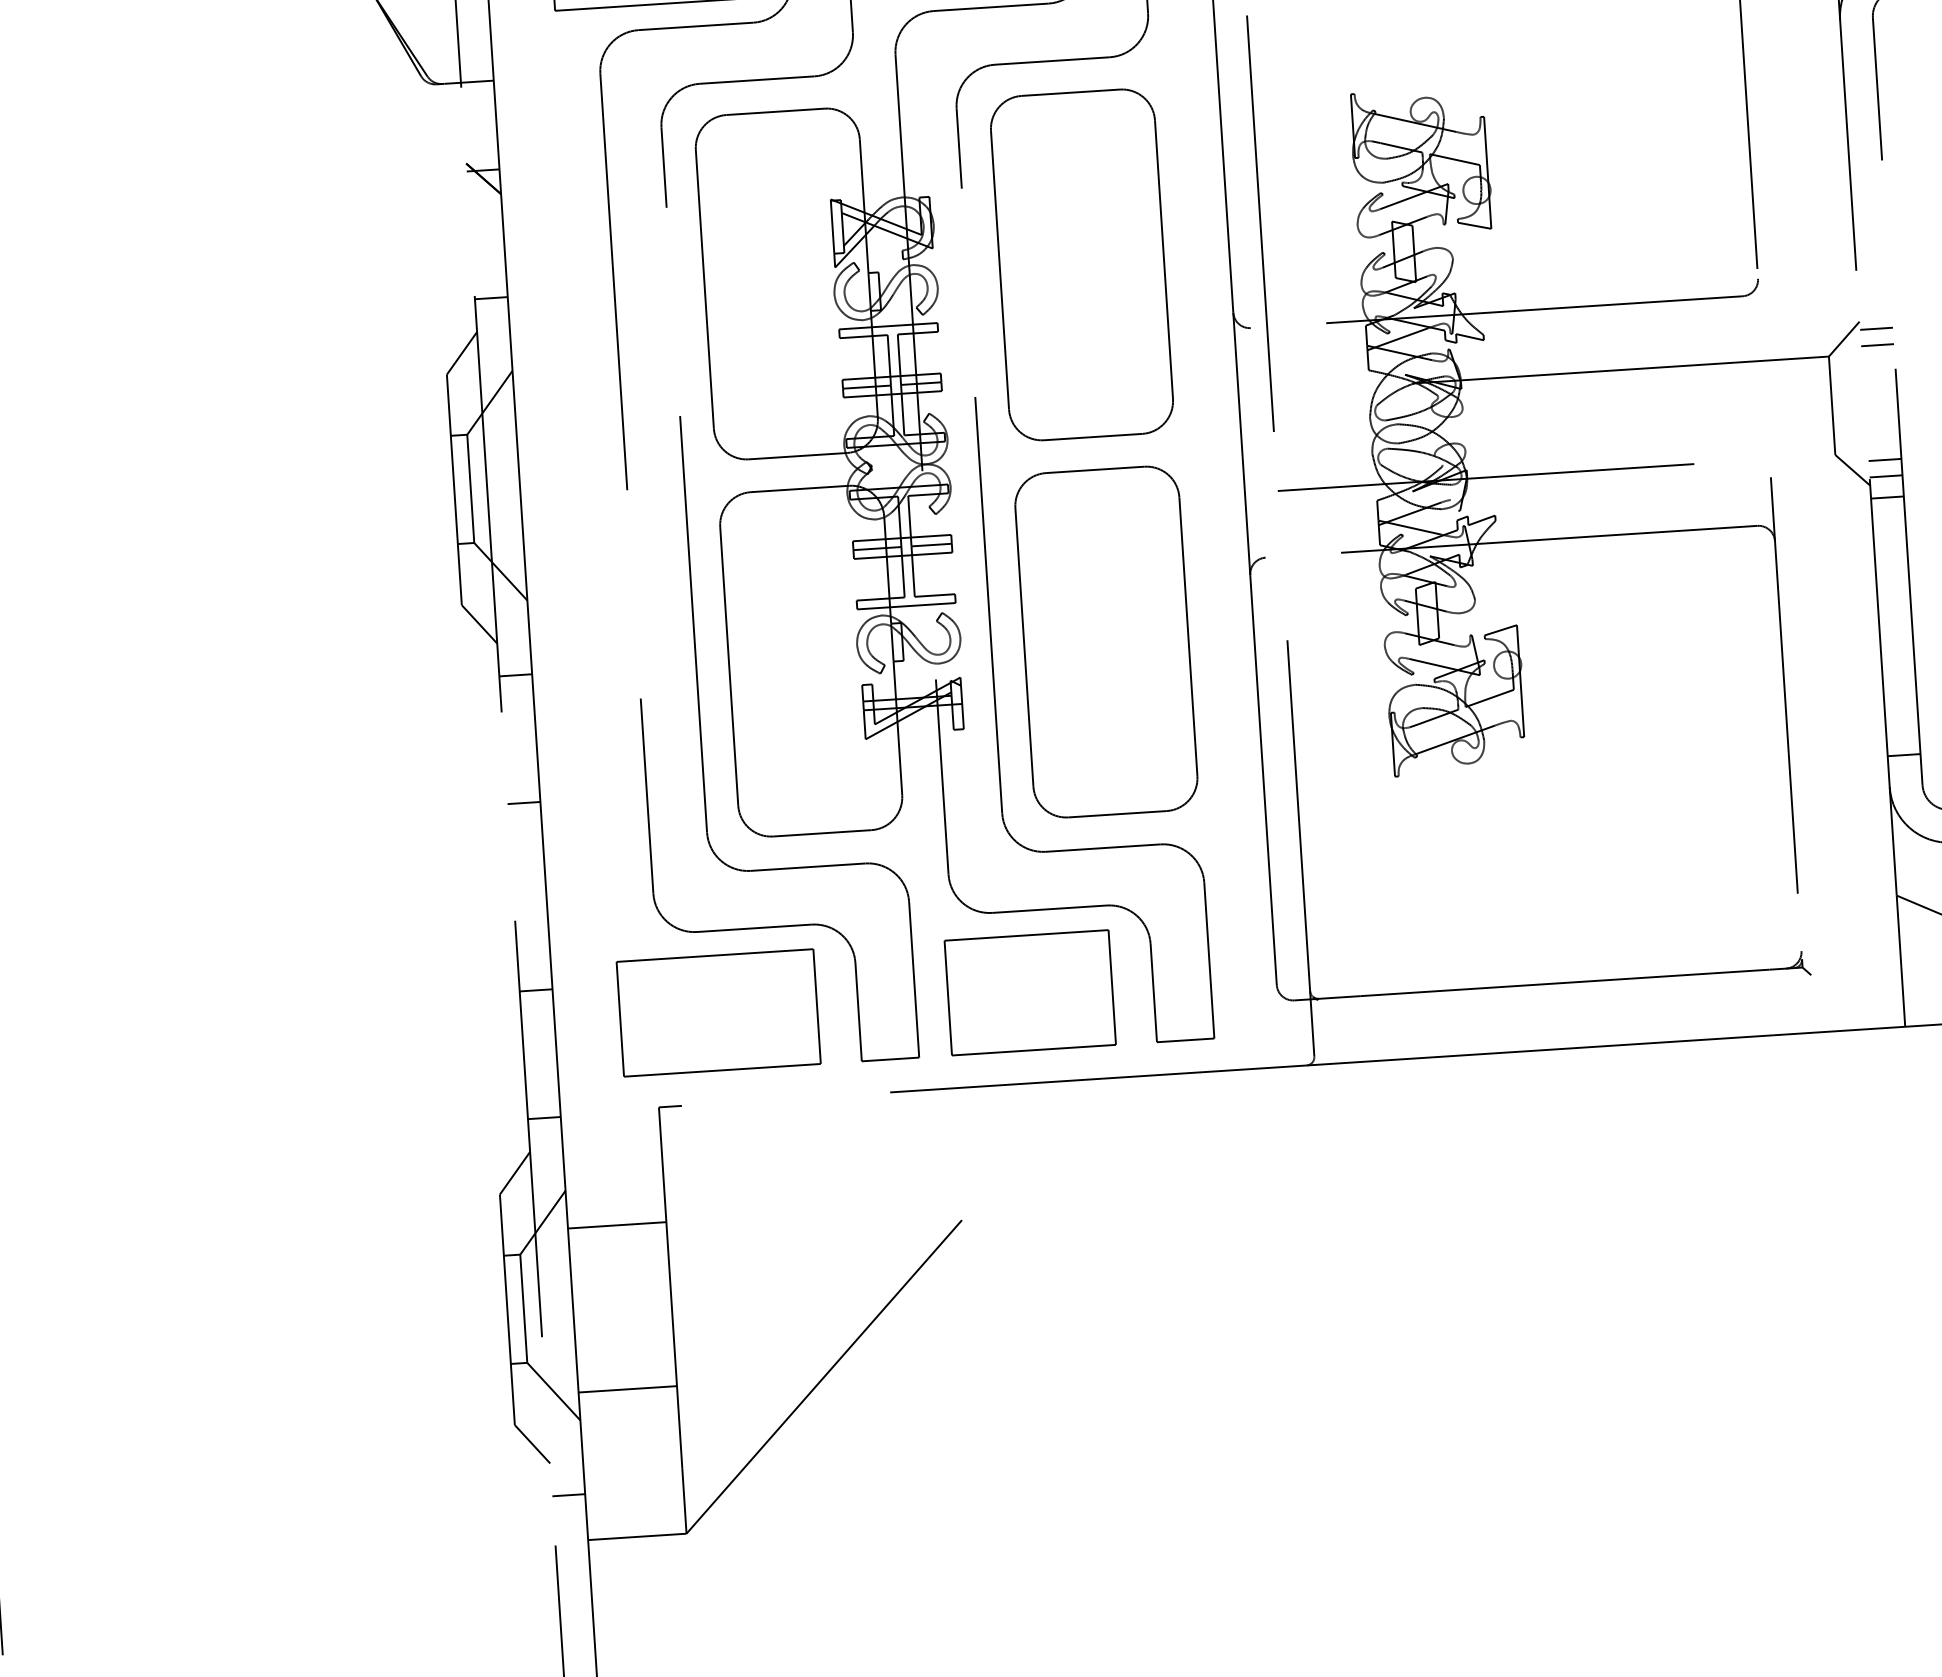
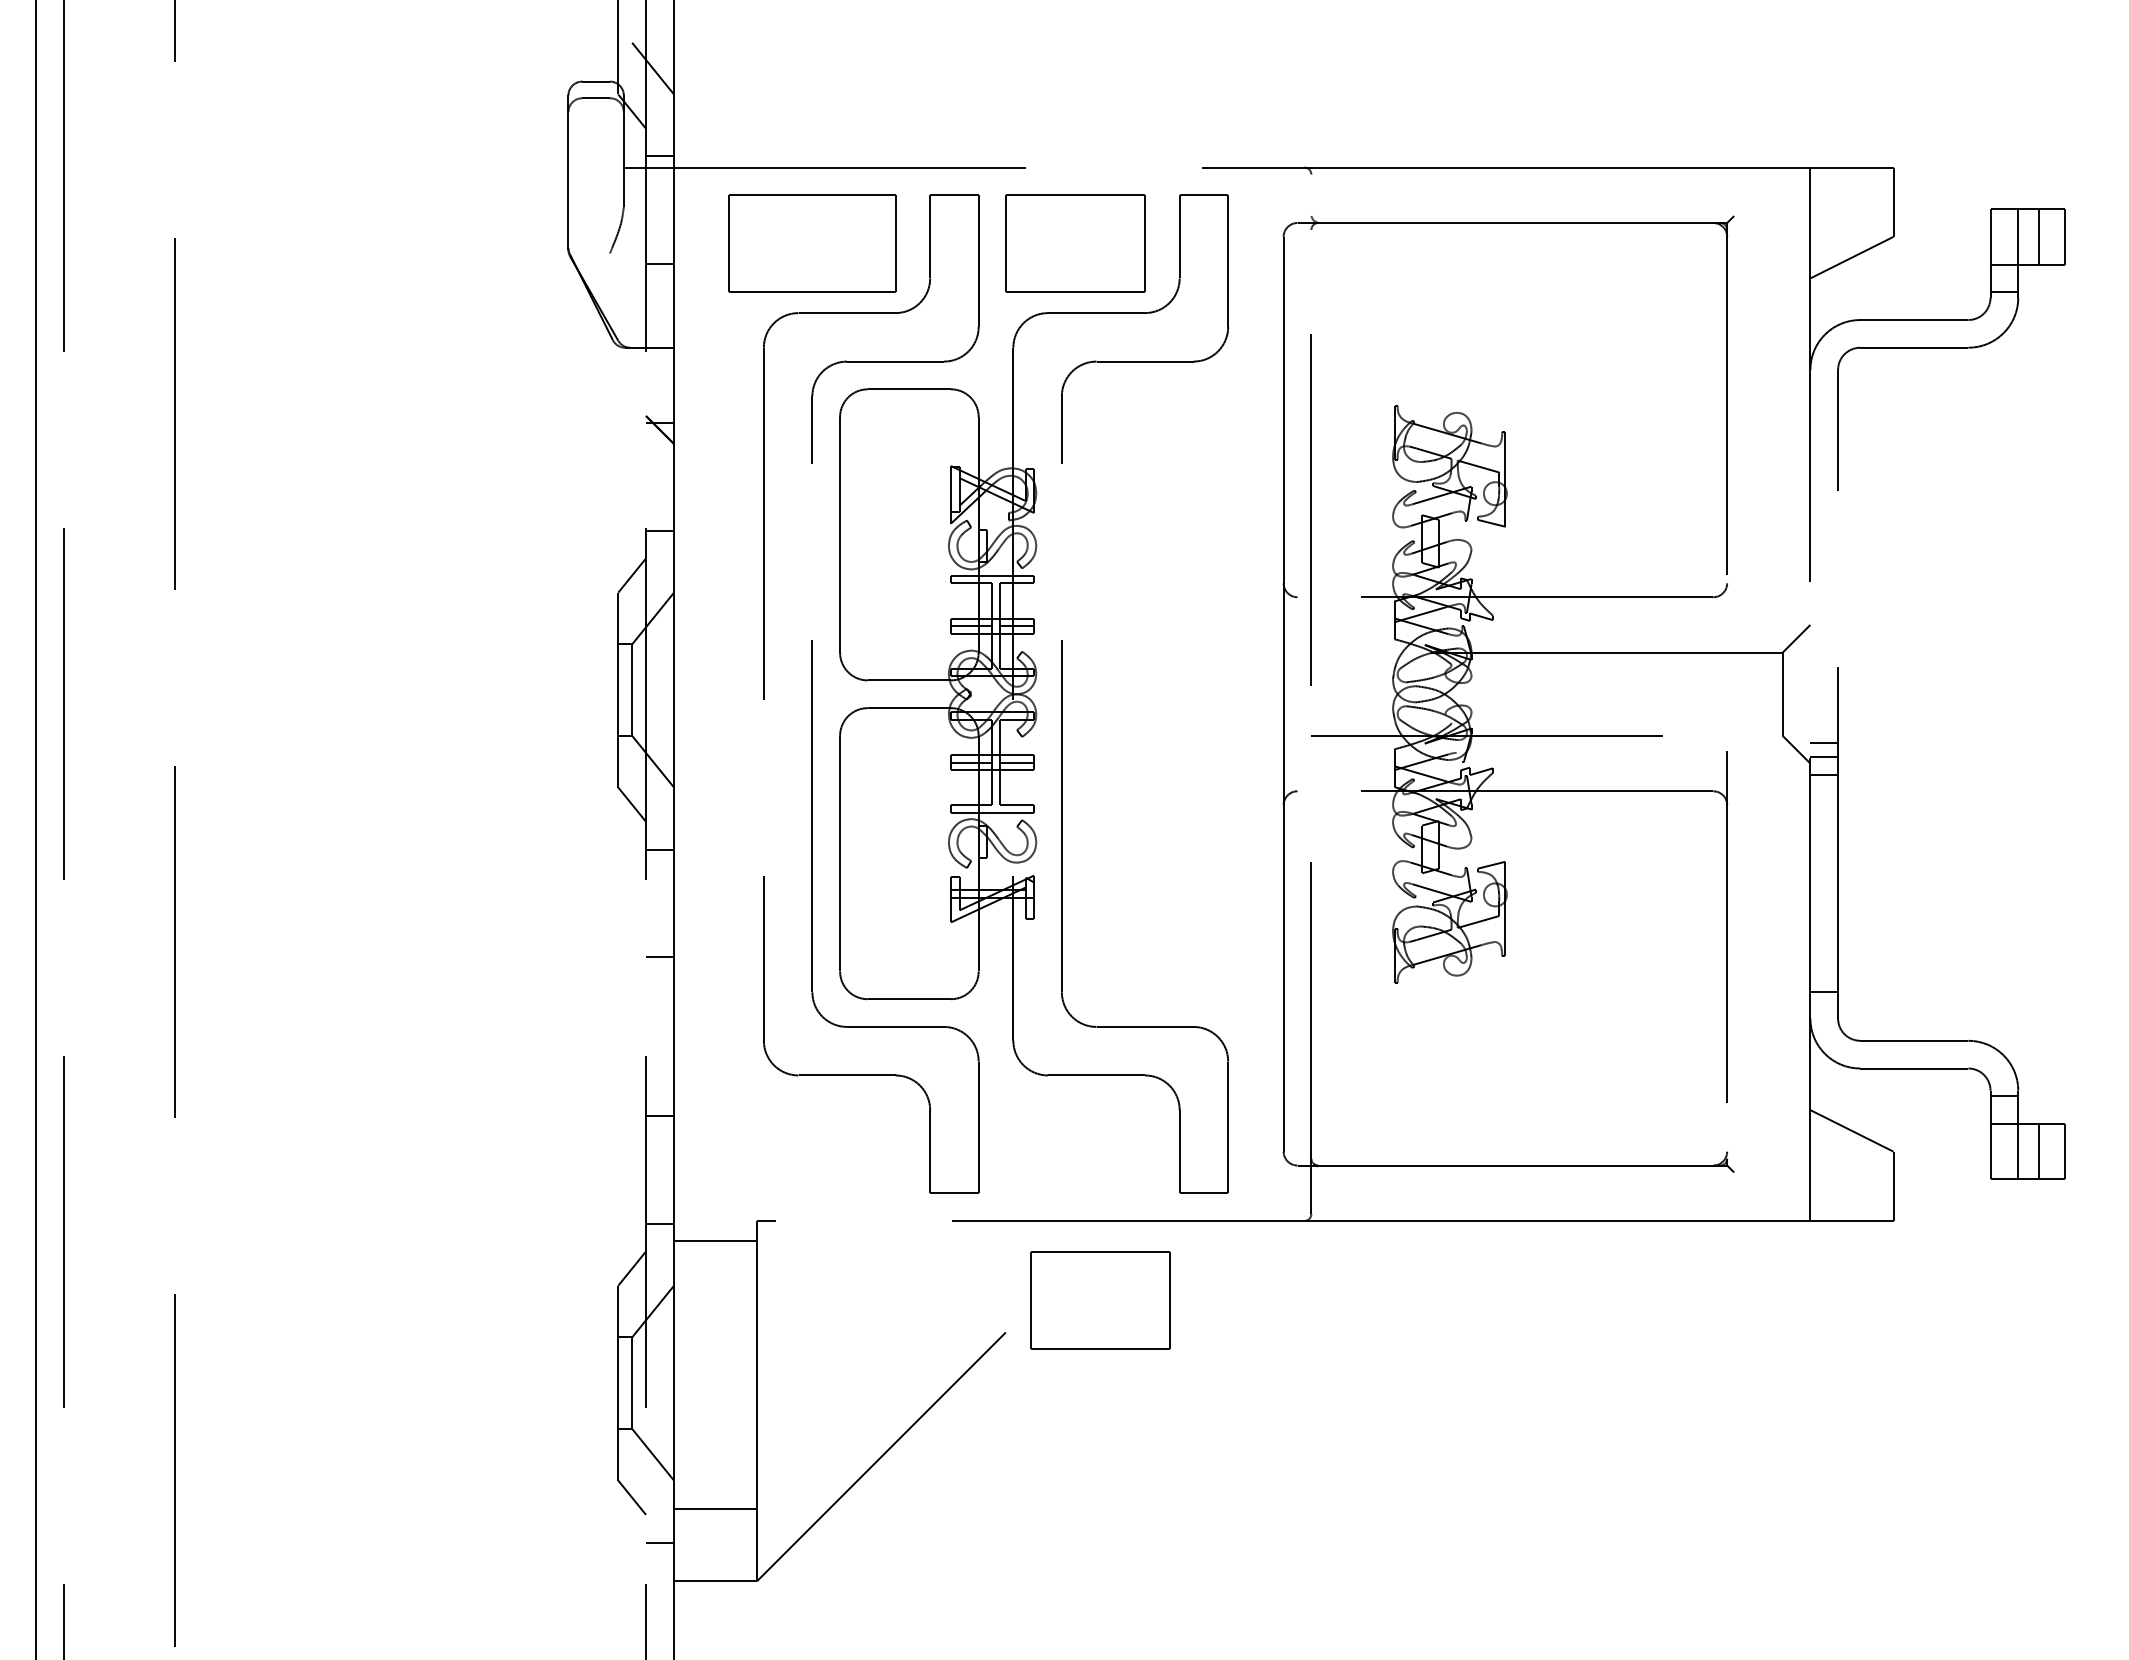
part: (1081, 264) -> (1158, 534), removed
line: (1876, 328) -> (1824, 631), removed
line: (1877, 344) -> (1824, 645), removed
part: (1105, 641) -> (1158, 853), removed
part: (1029, 992) -> (1100, 1300), moved
part: (718, 1012) -> (812, 1144), removed
line: (616, 1225) -> (714, 1241), moved
line: (626, 1389) -> (714, 1508), moved

